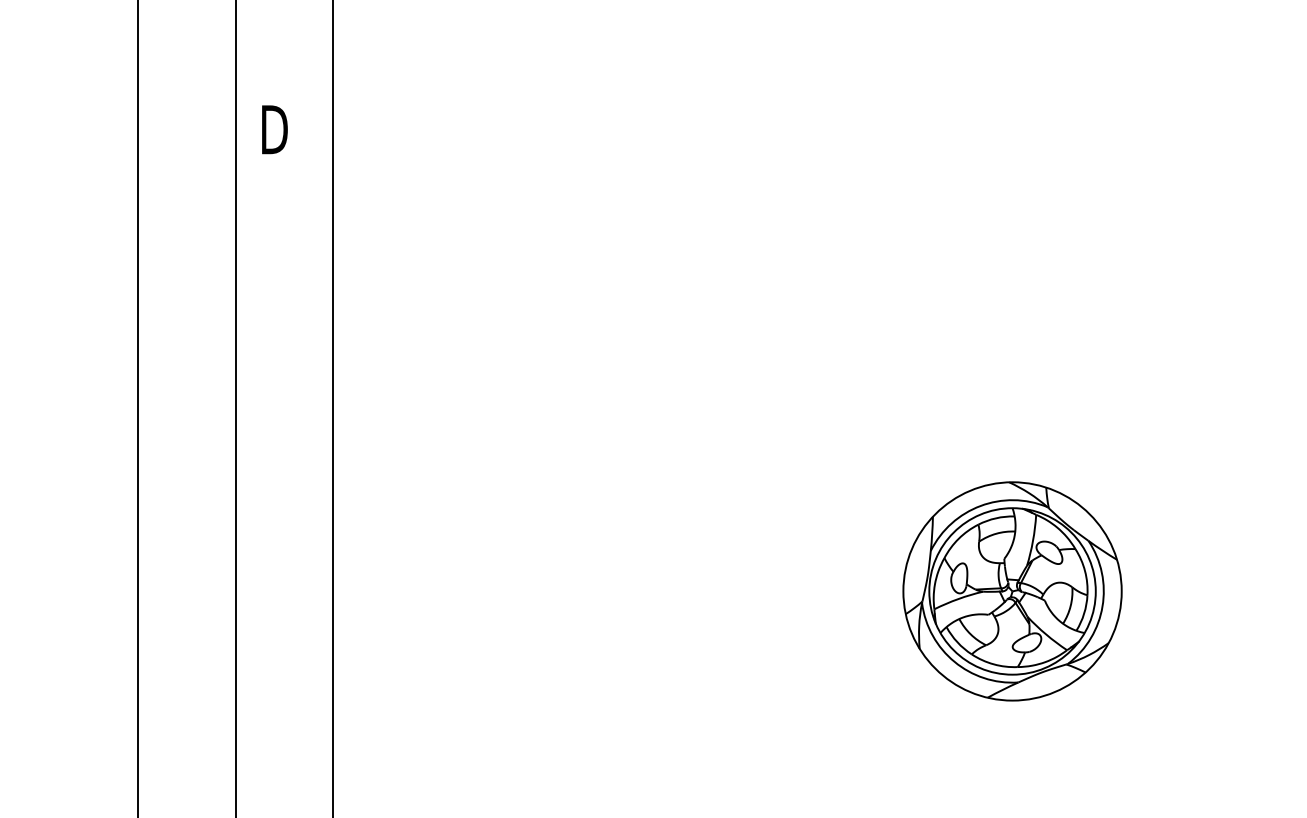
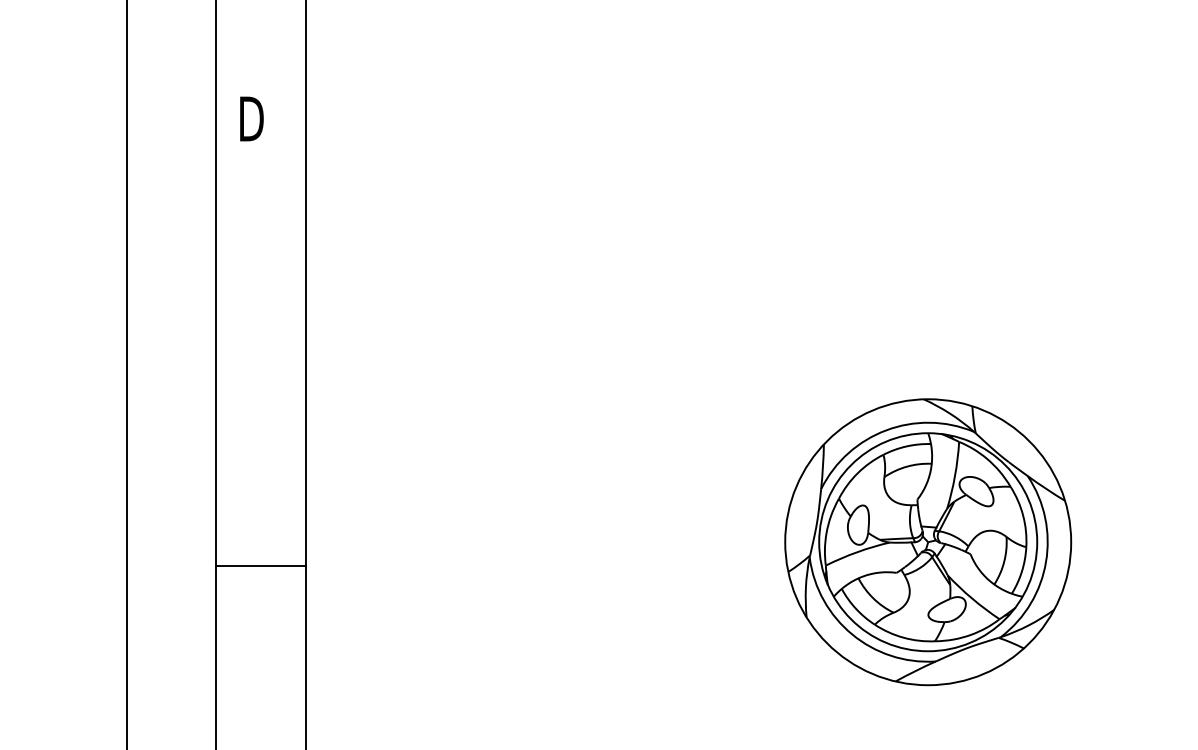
part: (1012, 591) -> (928, 542), size x1.43
line: (284, 617) -> (260, 566), added

